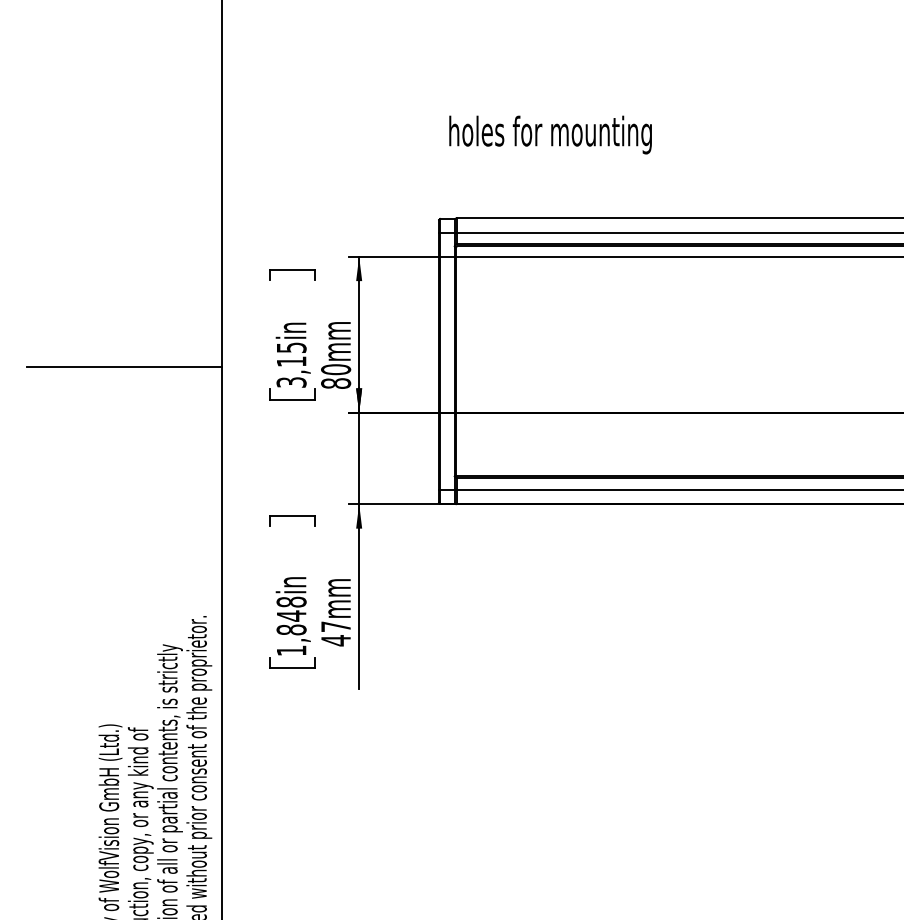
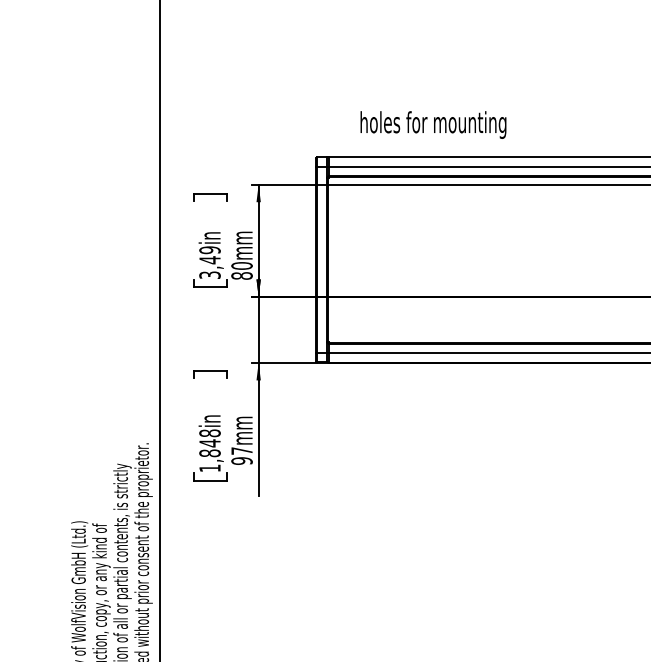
text: (550, 134) -> (433, 124), moved
text: (290, 355) -> (209, 255), 3,15in -> 3,49in
line: (124, 367) -> (89, 264), removed
text: (335, 641) -> (241, 461), 47mm -> 97mm

